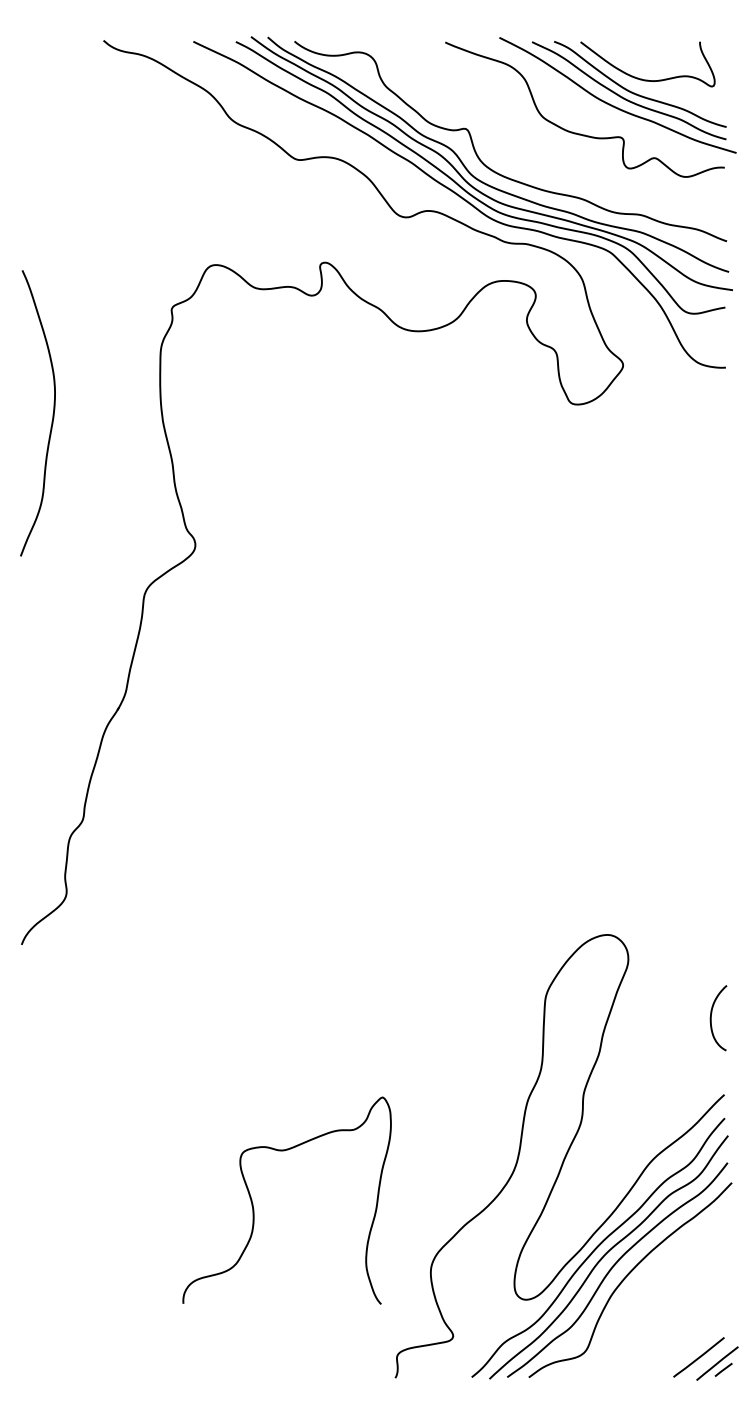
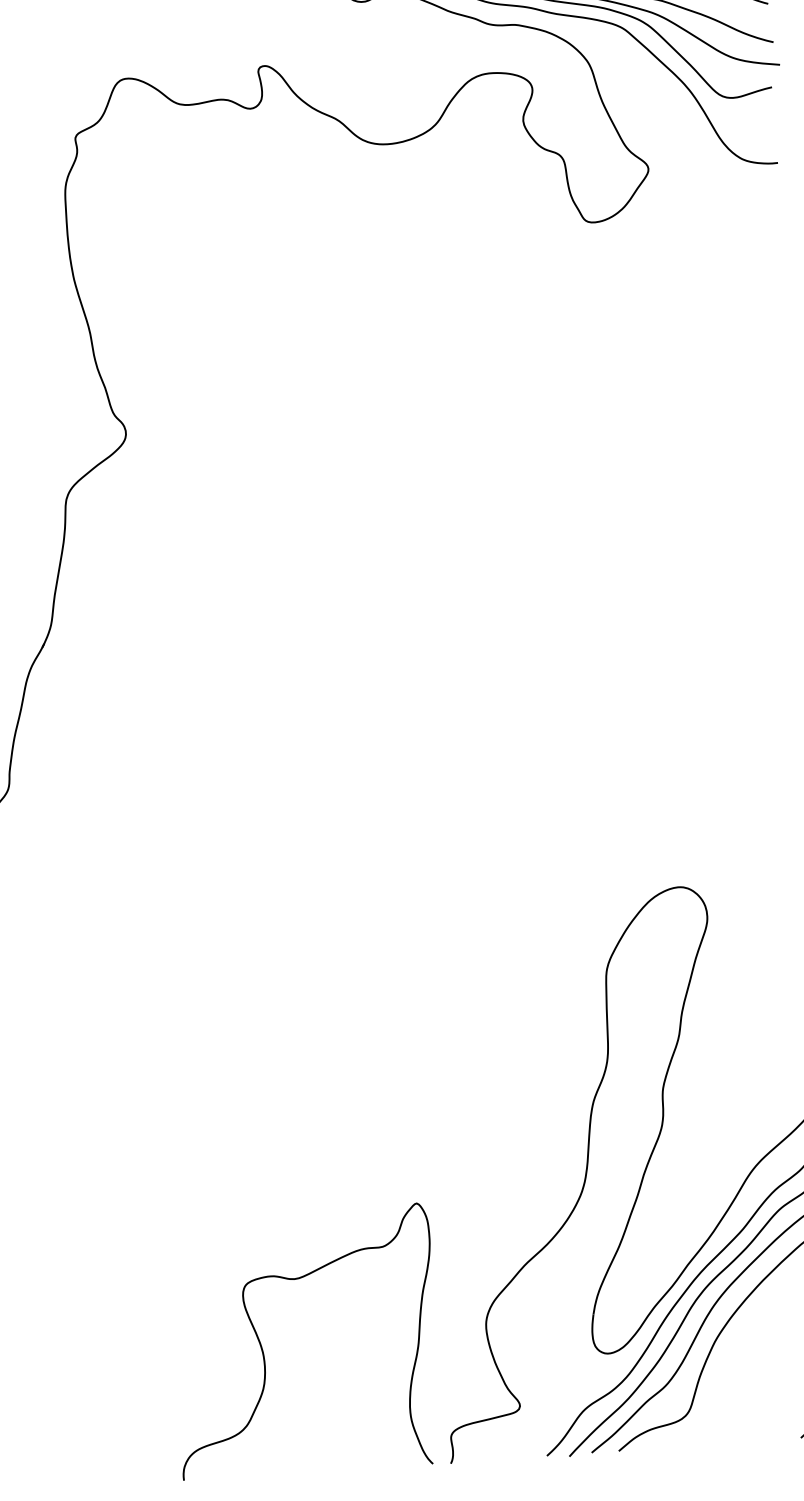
curve: (253, 1203) -> (263, 1348), moved

